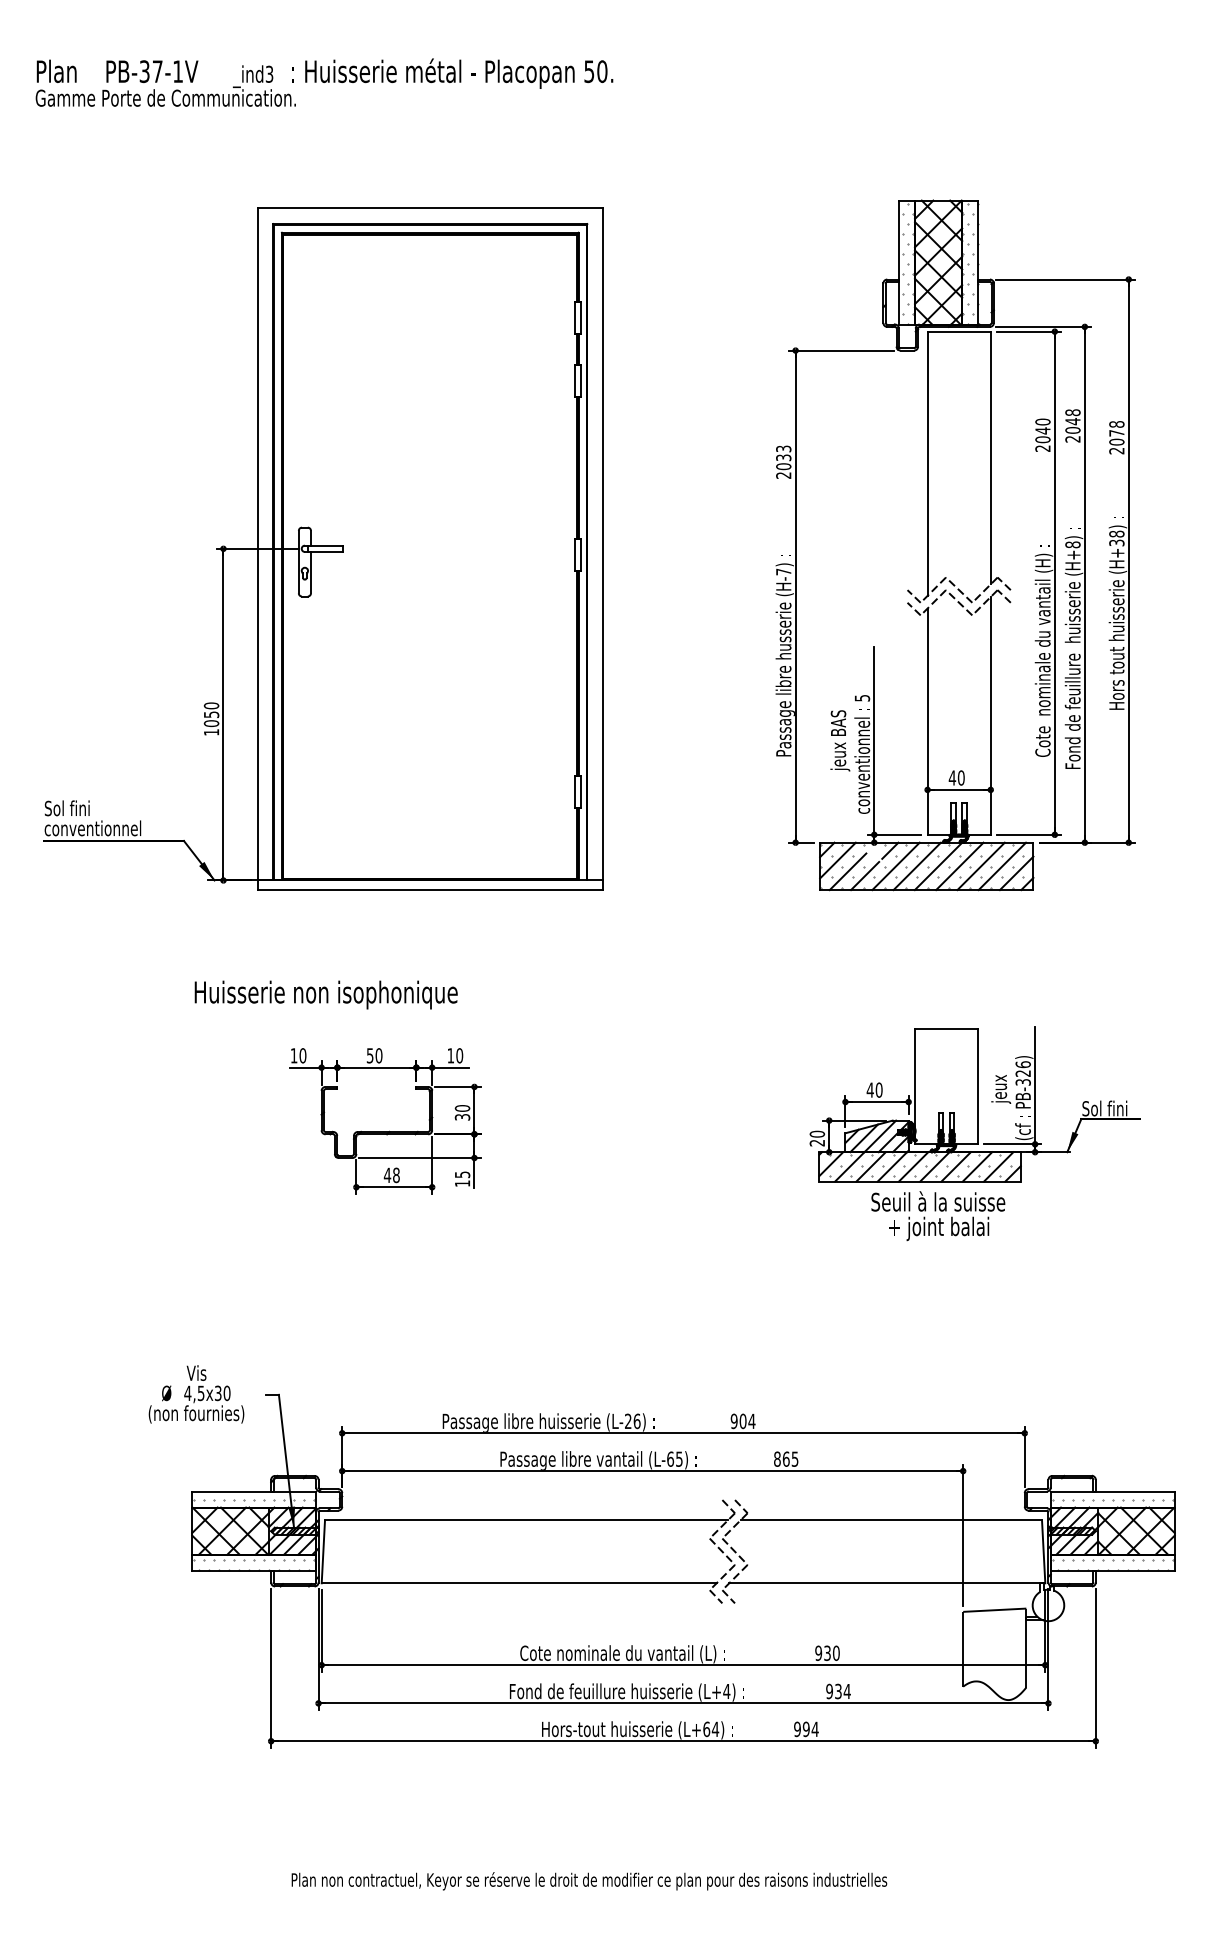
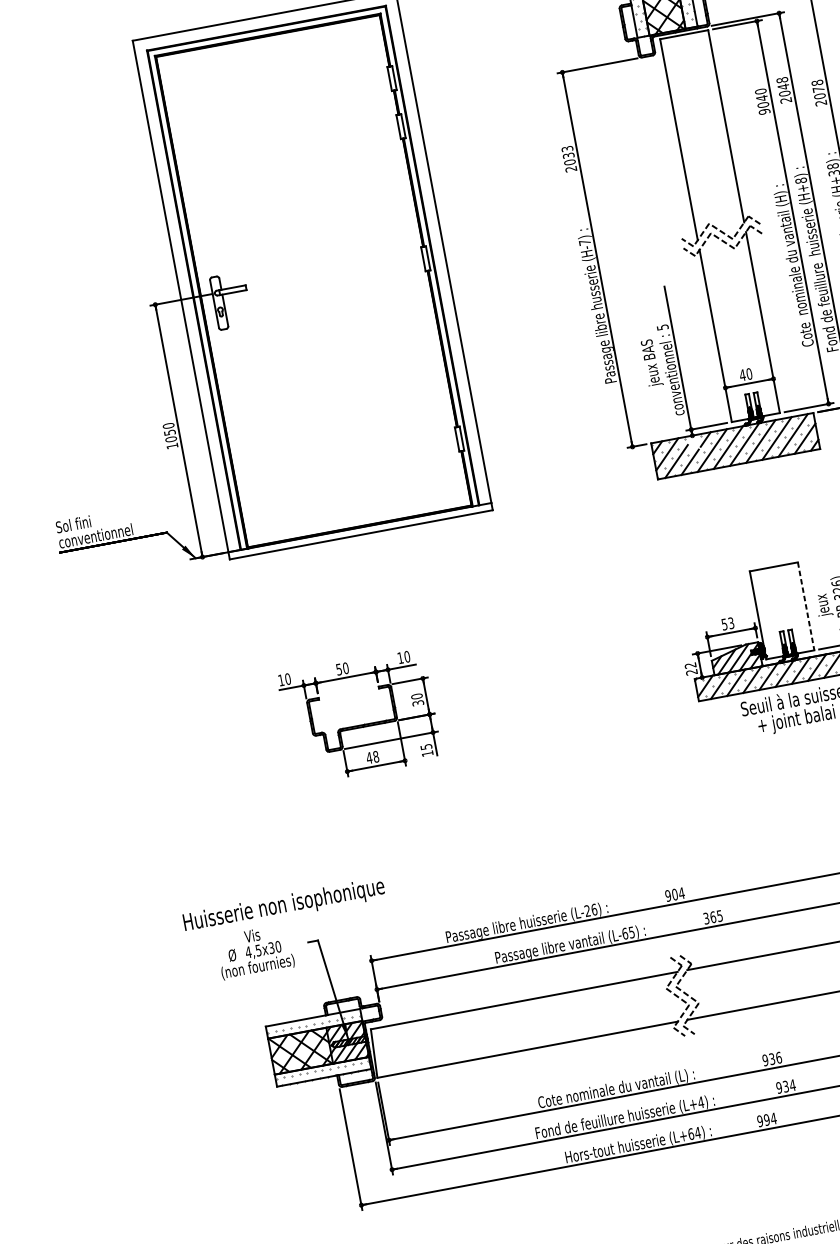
text: (1042, 448) -> (764, 111), 2040 -> 9040
text: (325, 994) -> (283, 905), moved
line: (978, 1086) -> (806, 606), solid -> dashed
text: (874, 1089) -> (727, 623), 40 -> 53
text: (817, 1133) -> (690, 665), 20 -> 22
text: (777, 1458) -> (706, 917), 865 -> 365
text: (836, 1652) -> (778, 1057), 930 -> 936

